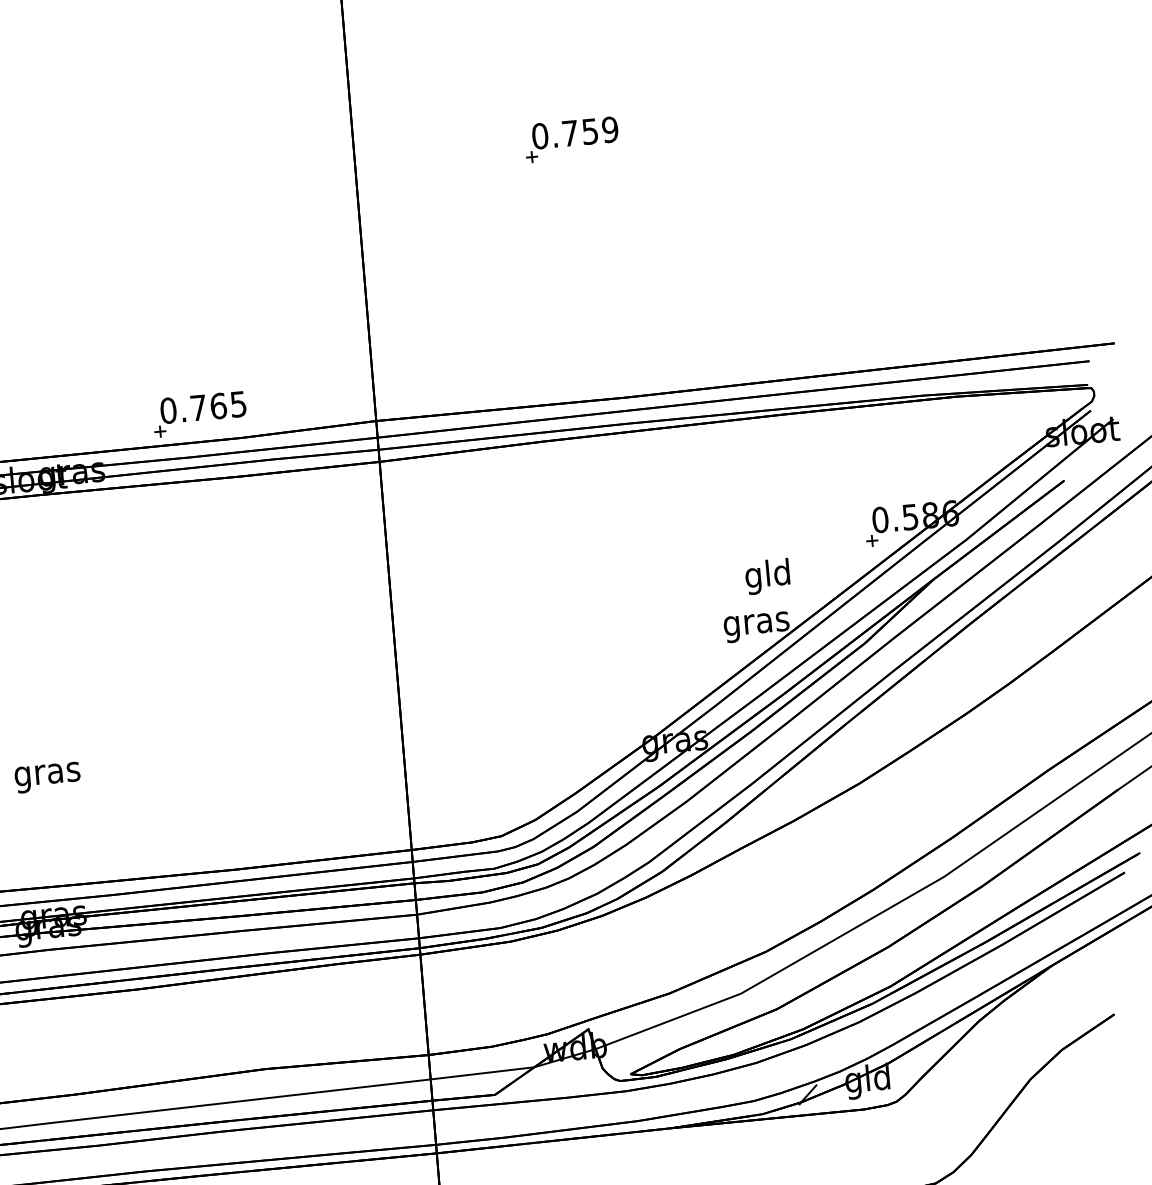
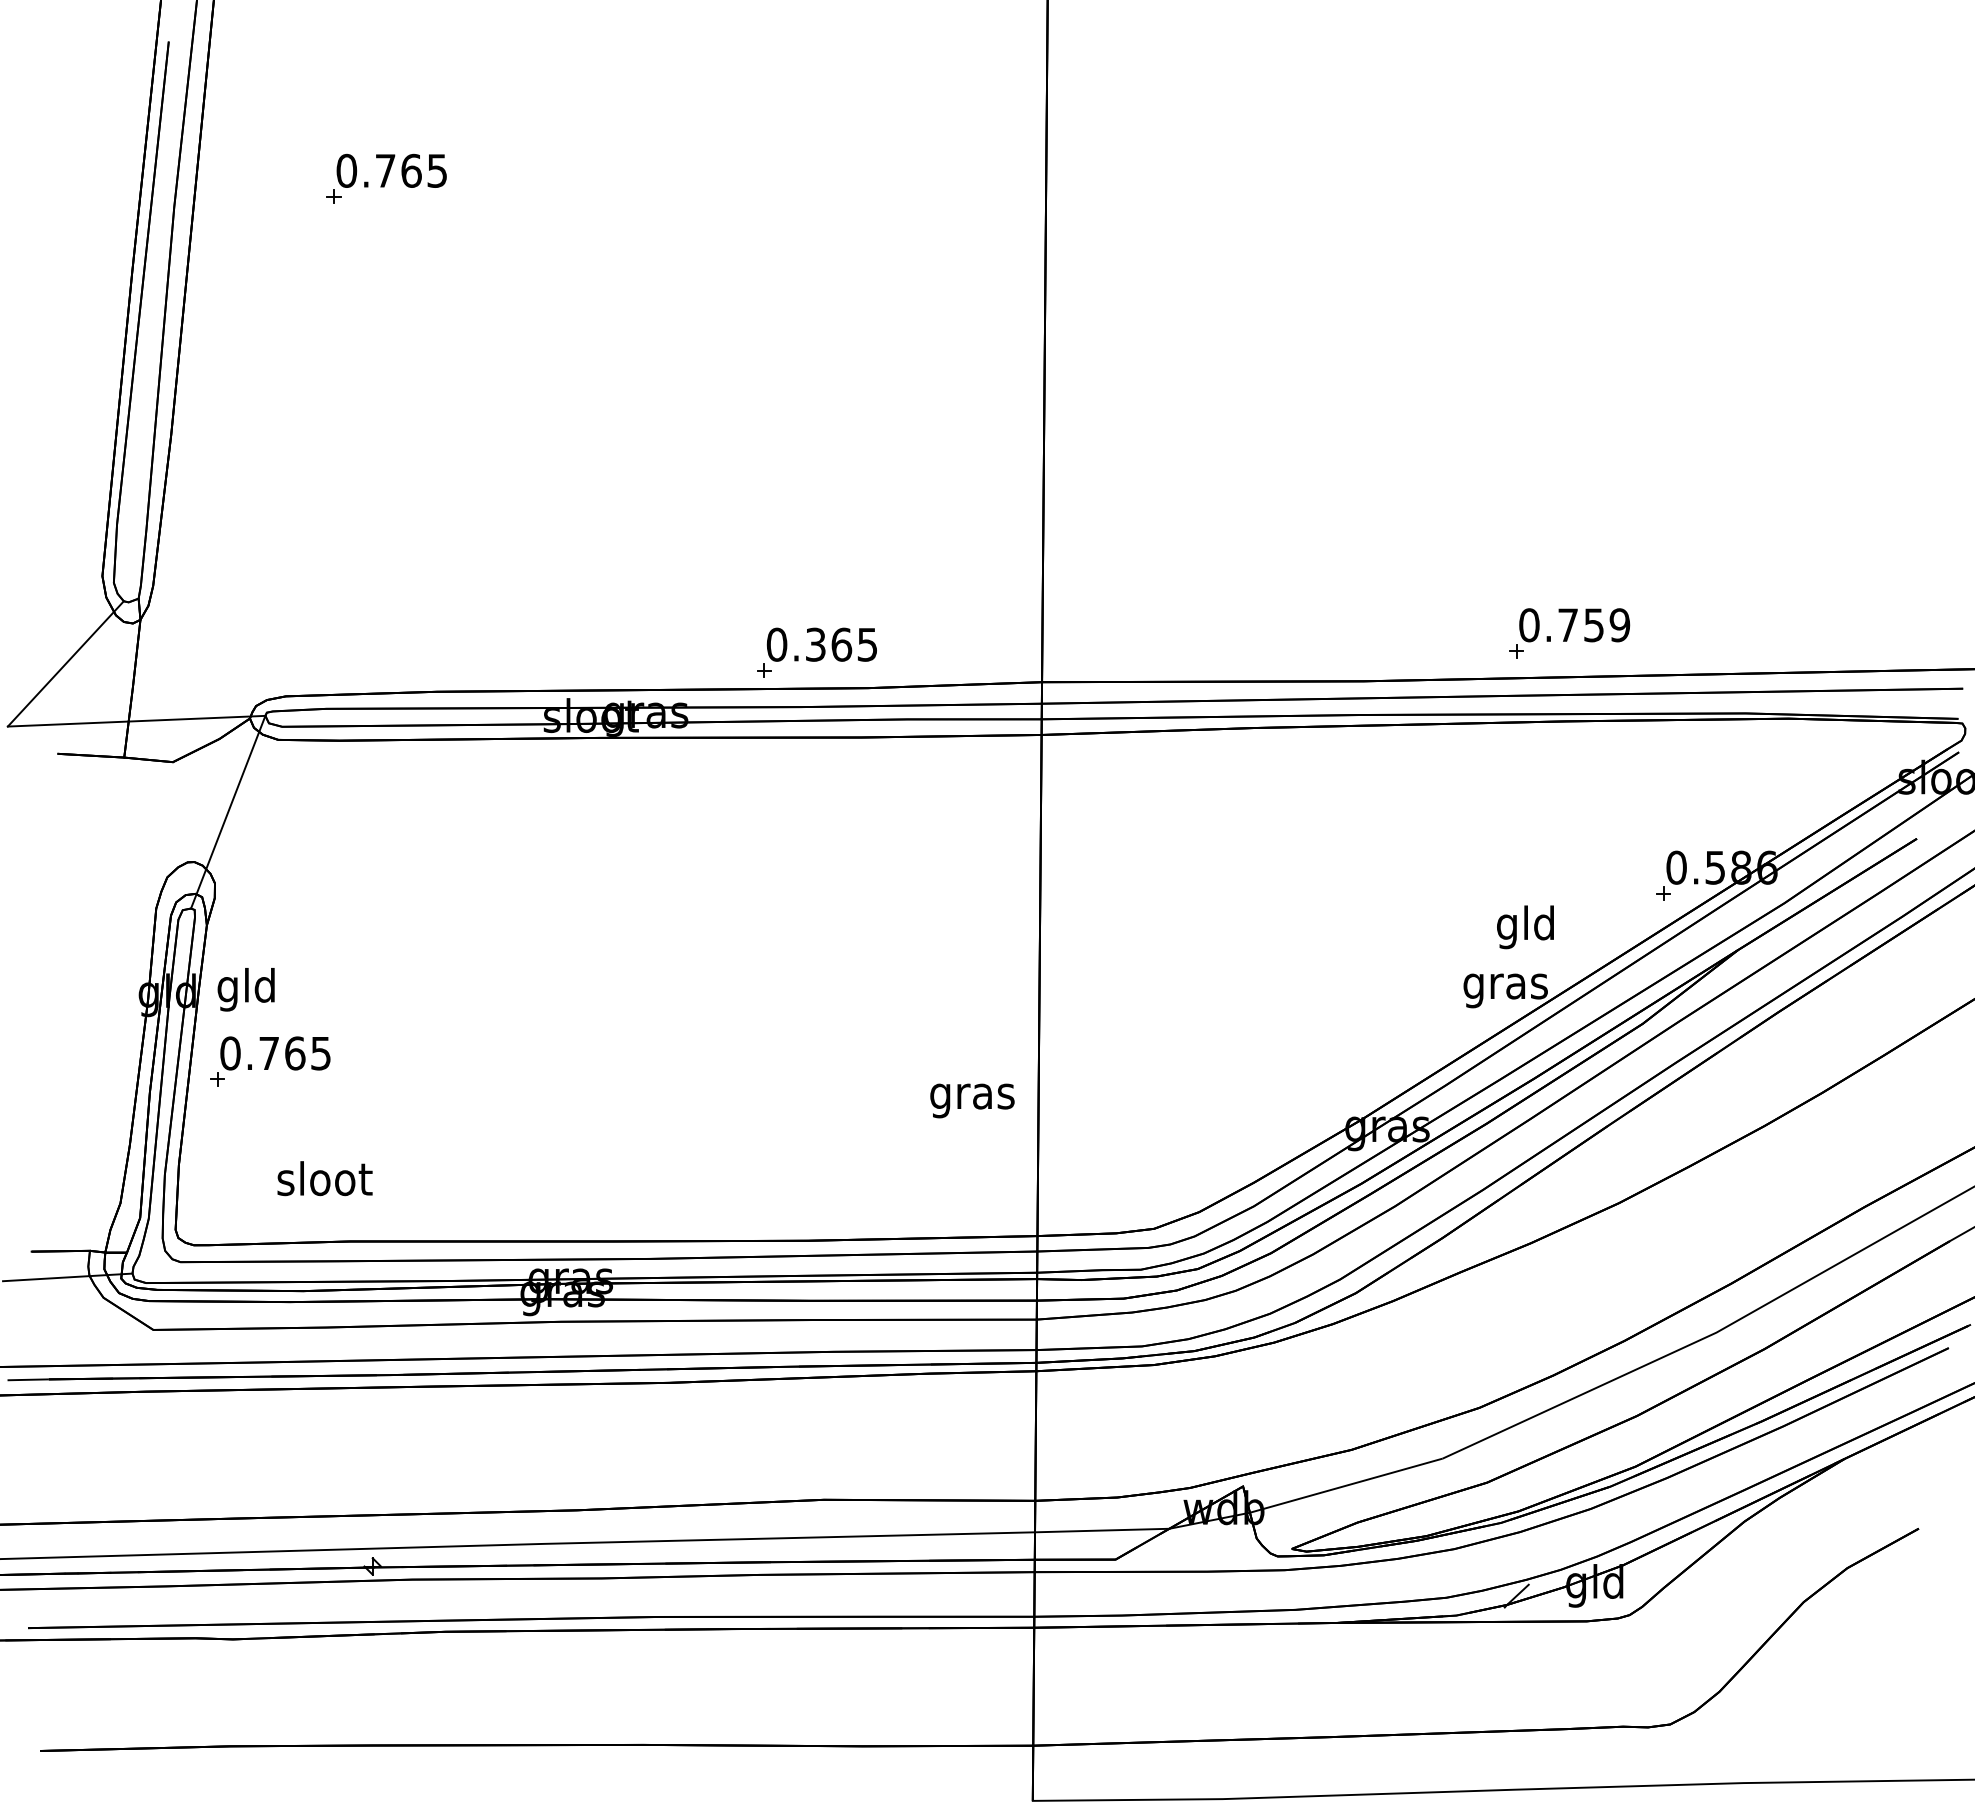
part: (571, 139) -> (1569, 633), moved
text: (198, 407) -> (815, 644), 0.765 -> 0.365
text: (47, 777) -> (972, 1100), moved

